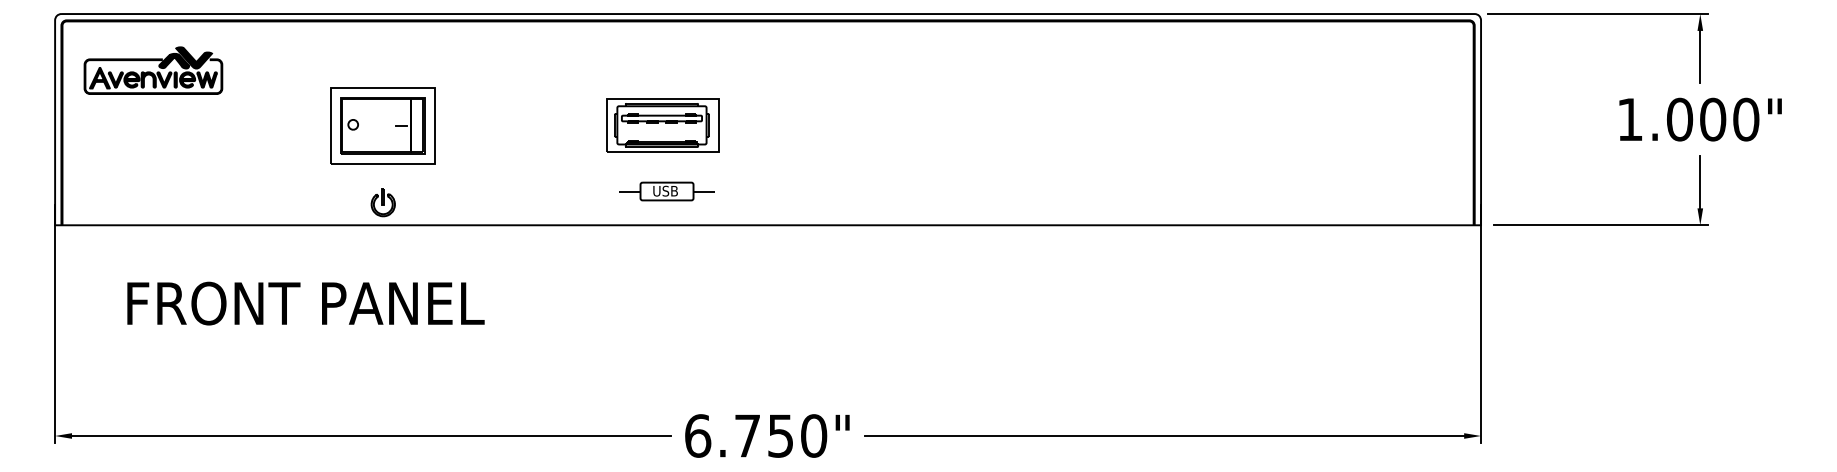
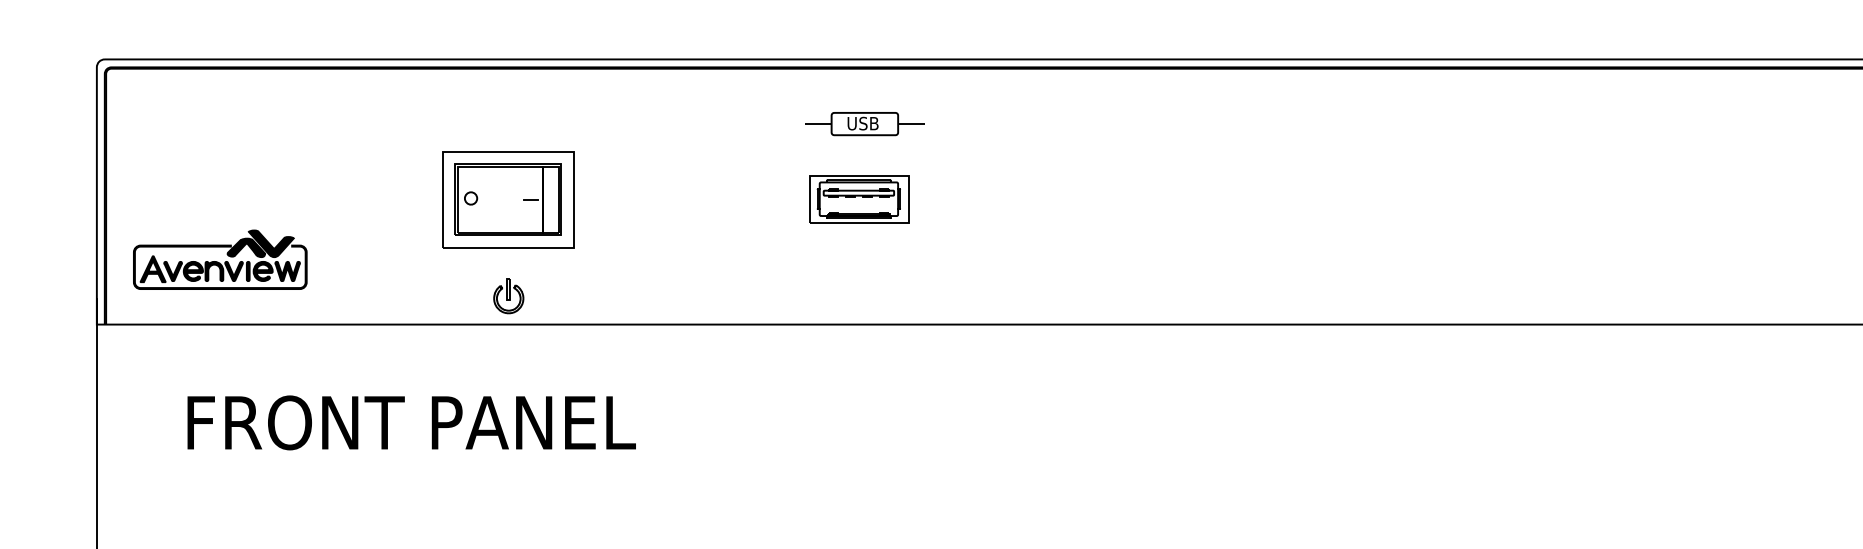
part: (153, 70) -> (220, 259), moved
part: (662, 125) -> (859, 199), size x0.7
part: (666, 191) -> (864, 124), moved

